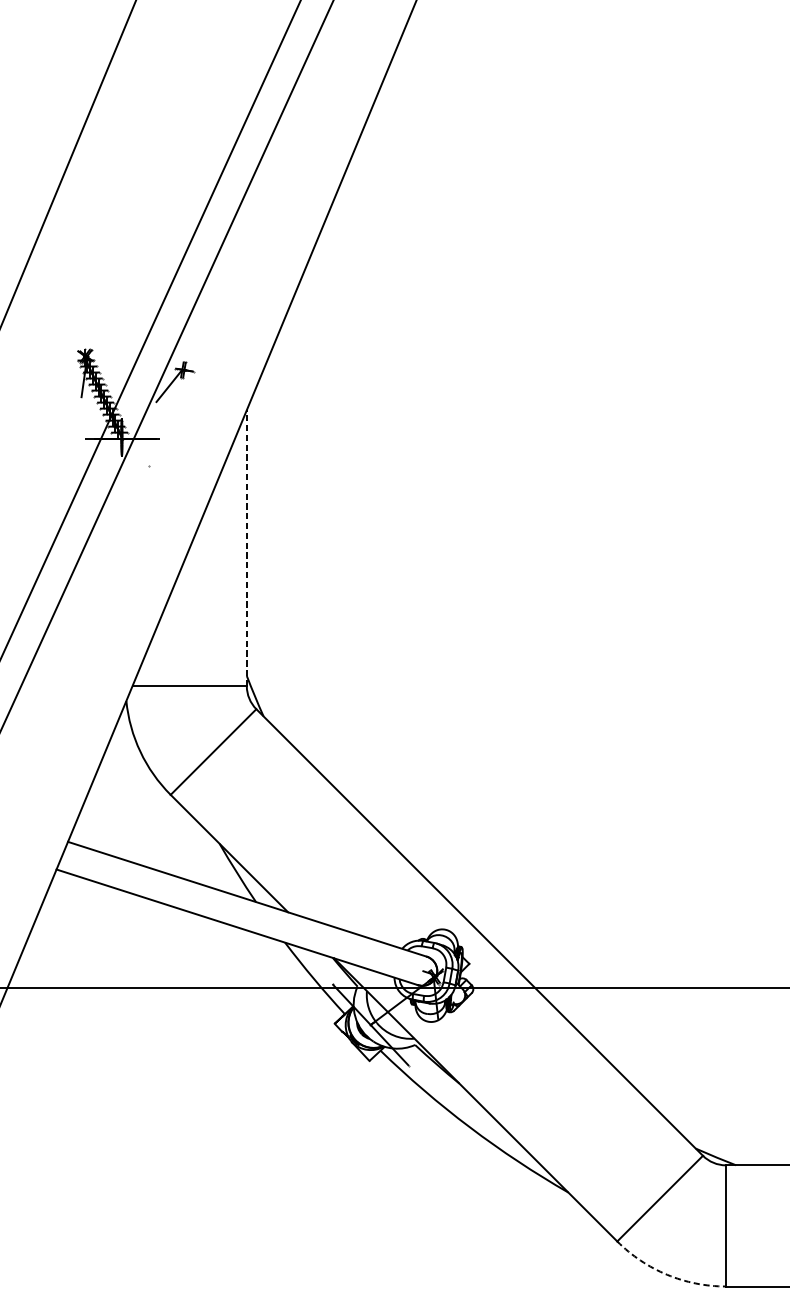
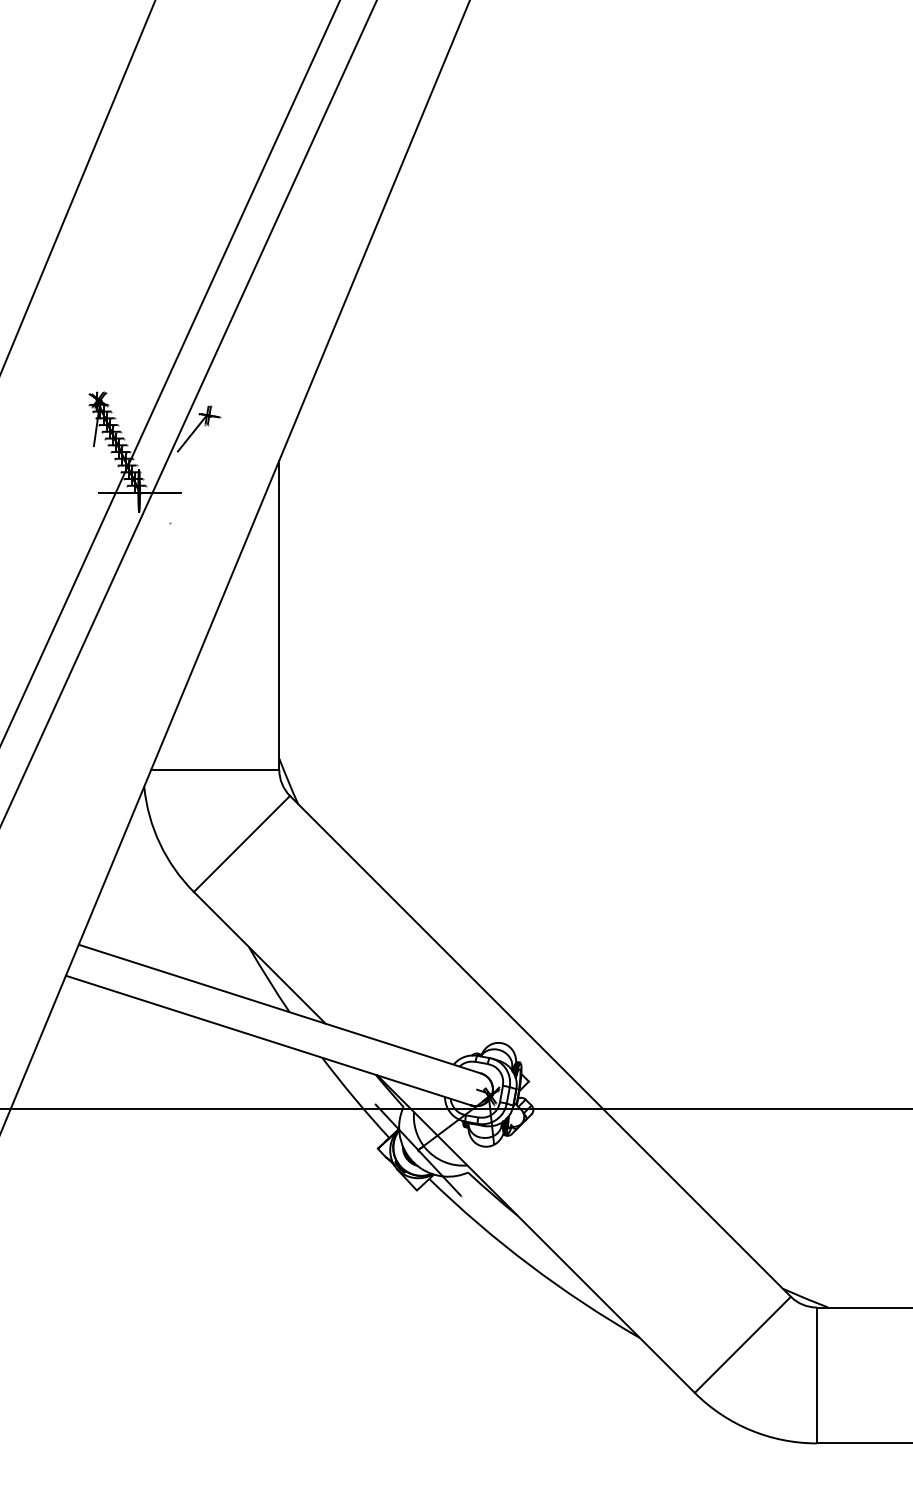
line: (246, 548) -> (279, 615), dashed -> solid
arc: (666, 1274) -> (750, 1430), dashed -> solid

